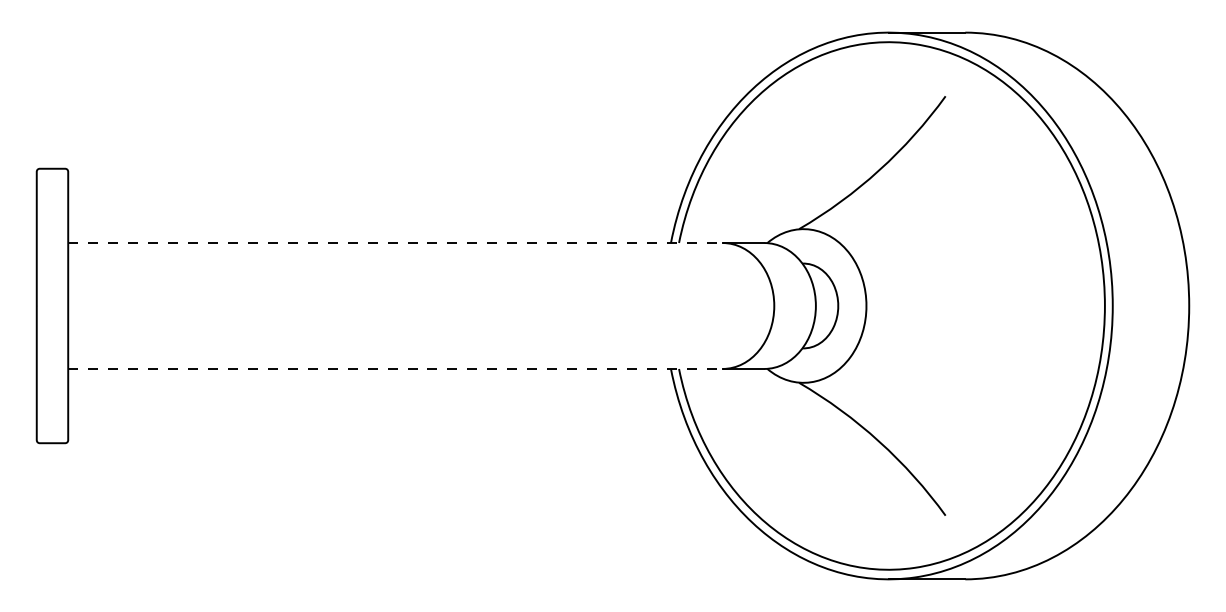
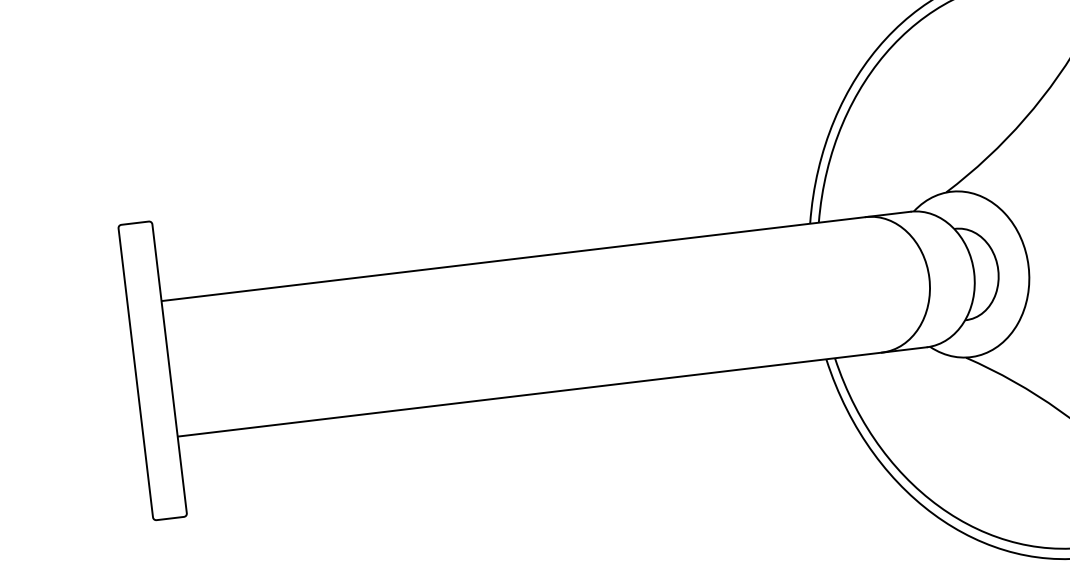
line: (395, 243) -> (513, 259), dashed -> solid
line: (395, 368) -> (529, 394), dashed -> solid

